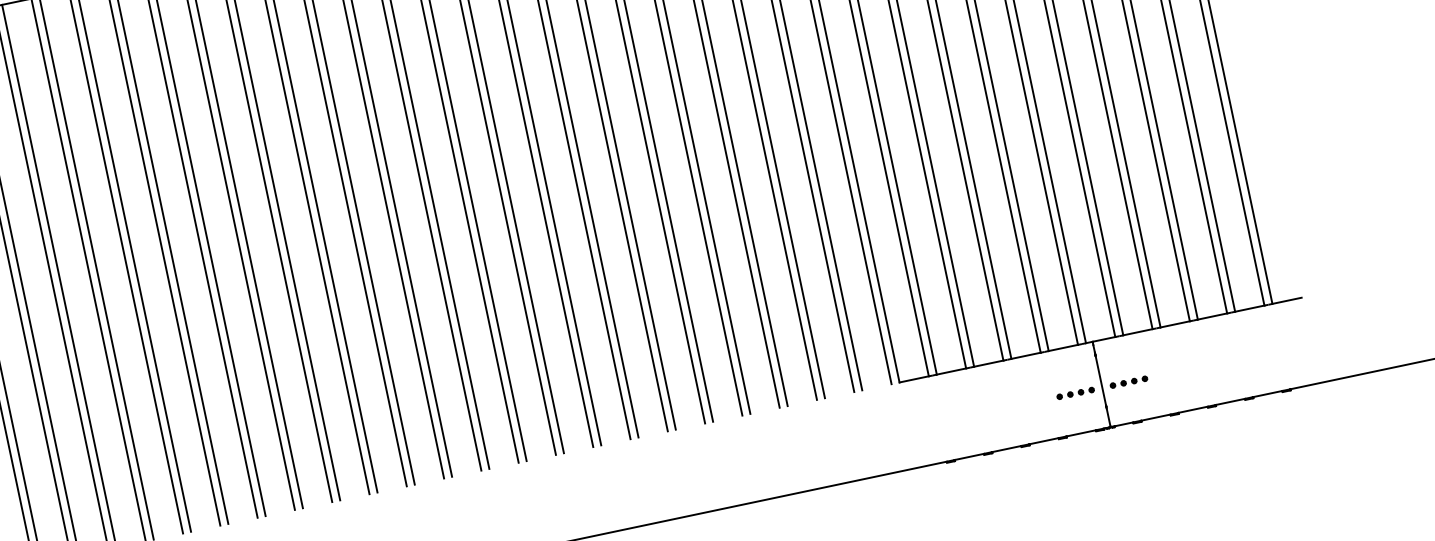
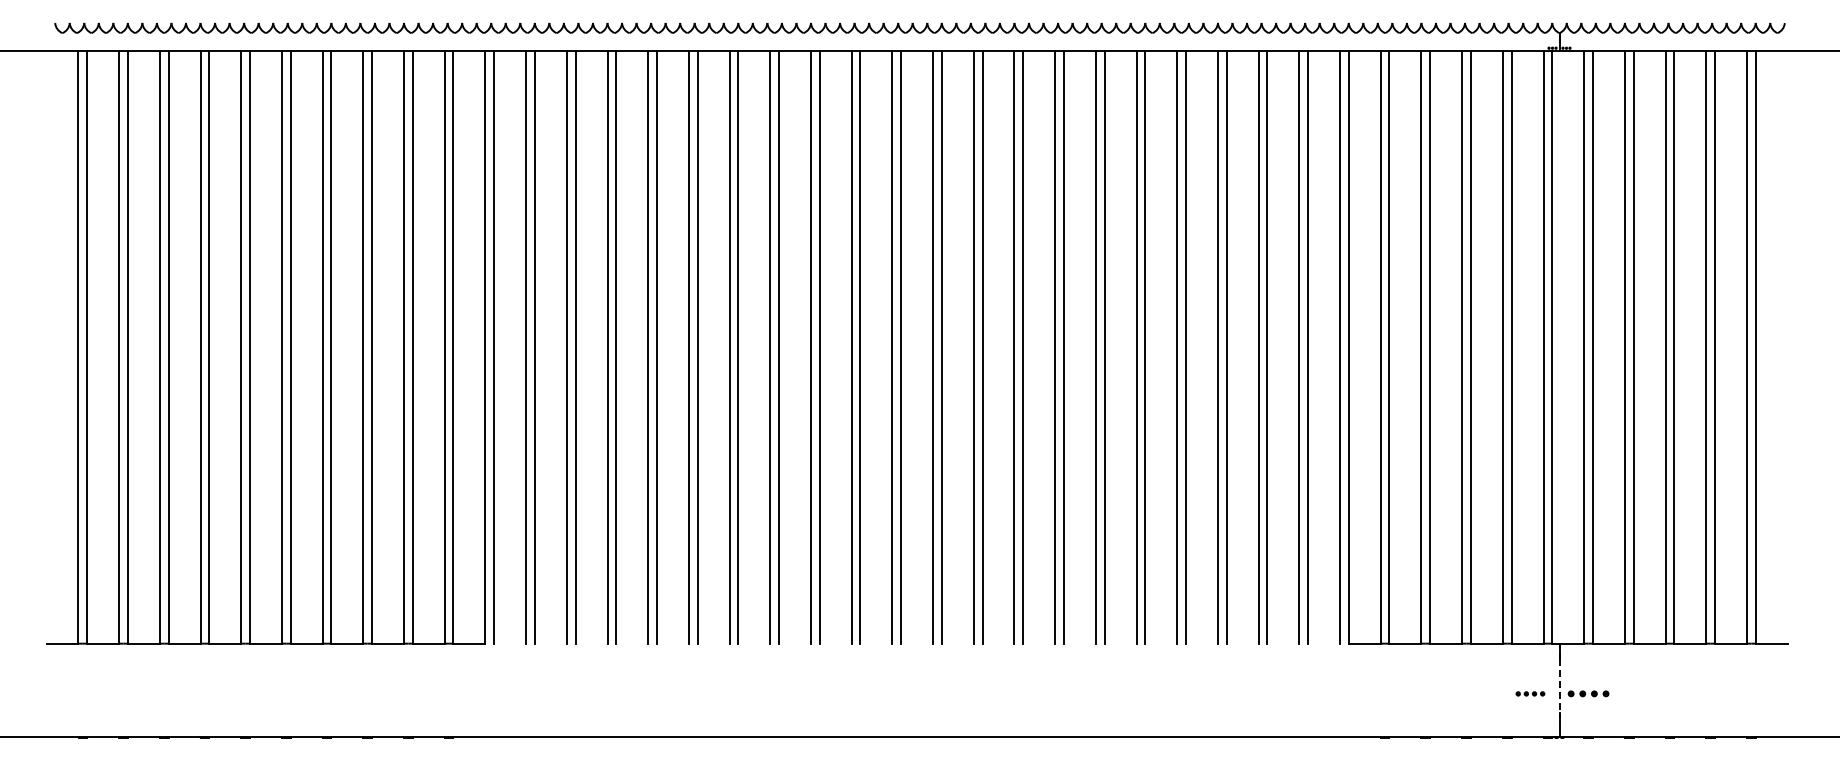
line: (1100, 381) -> (1559, 686), solid -> dashed
part: (1075, 393) -> (1530, 693), size x0.7

